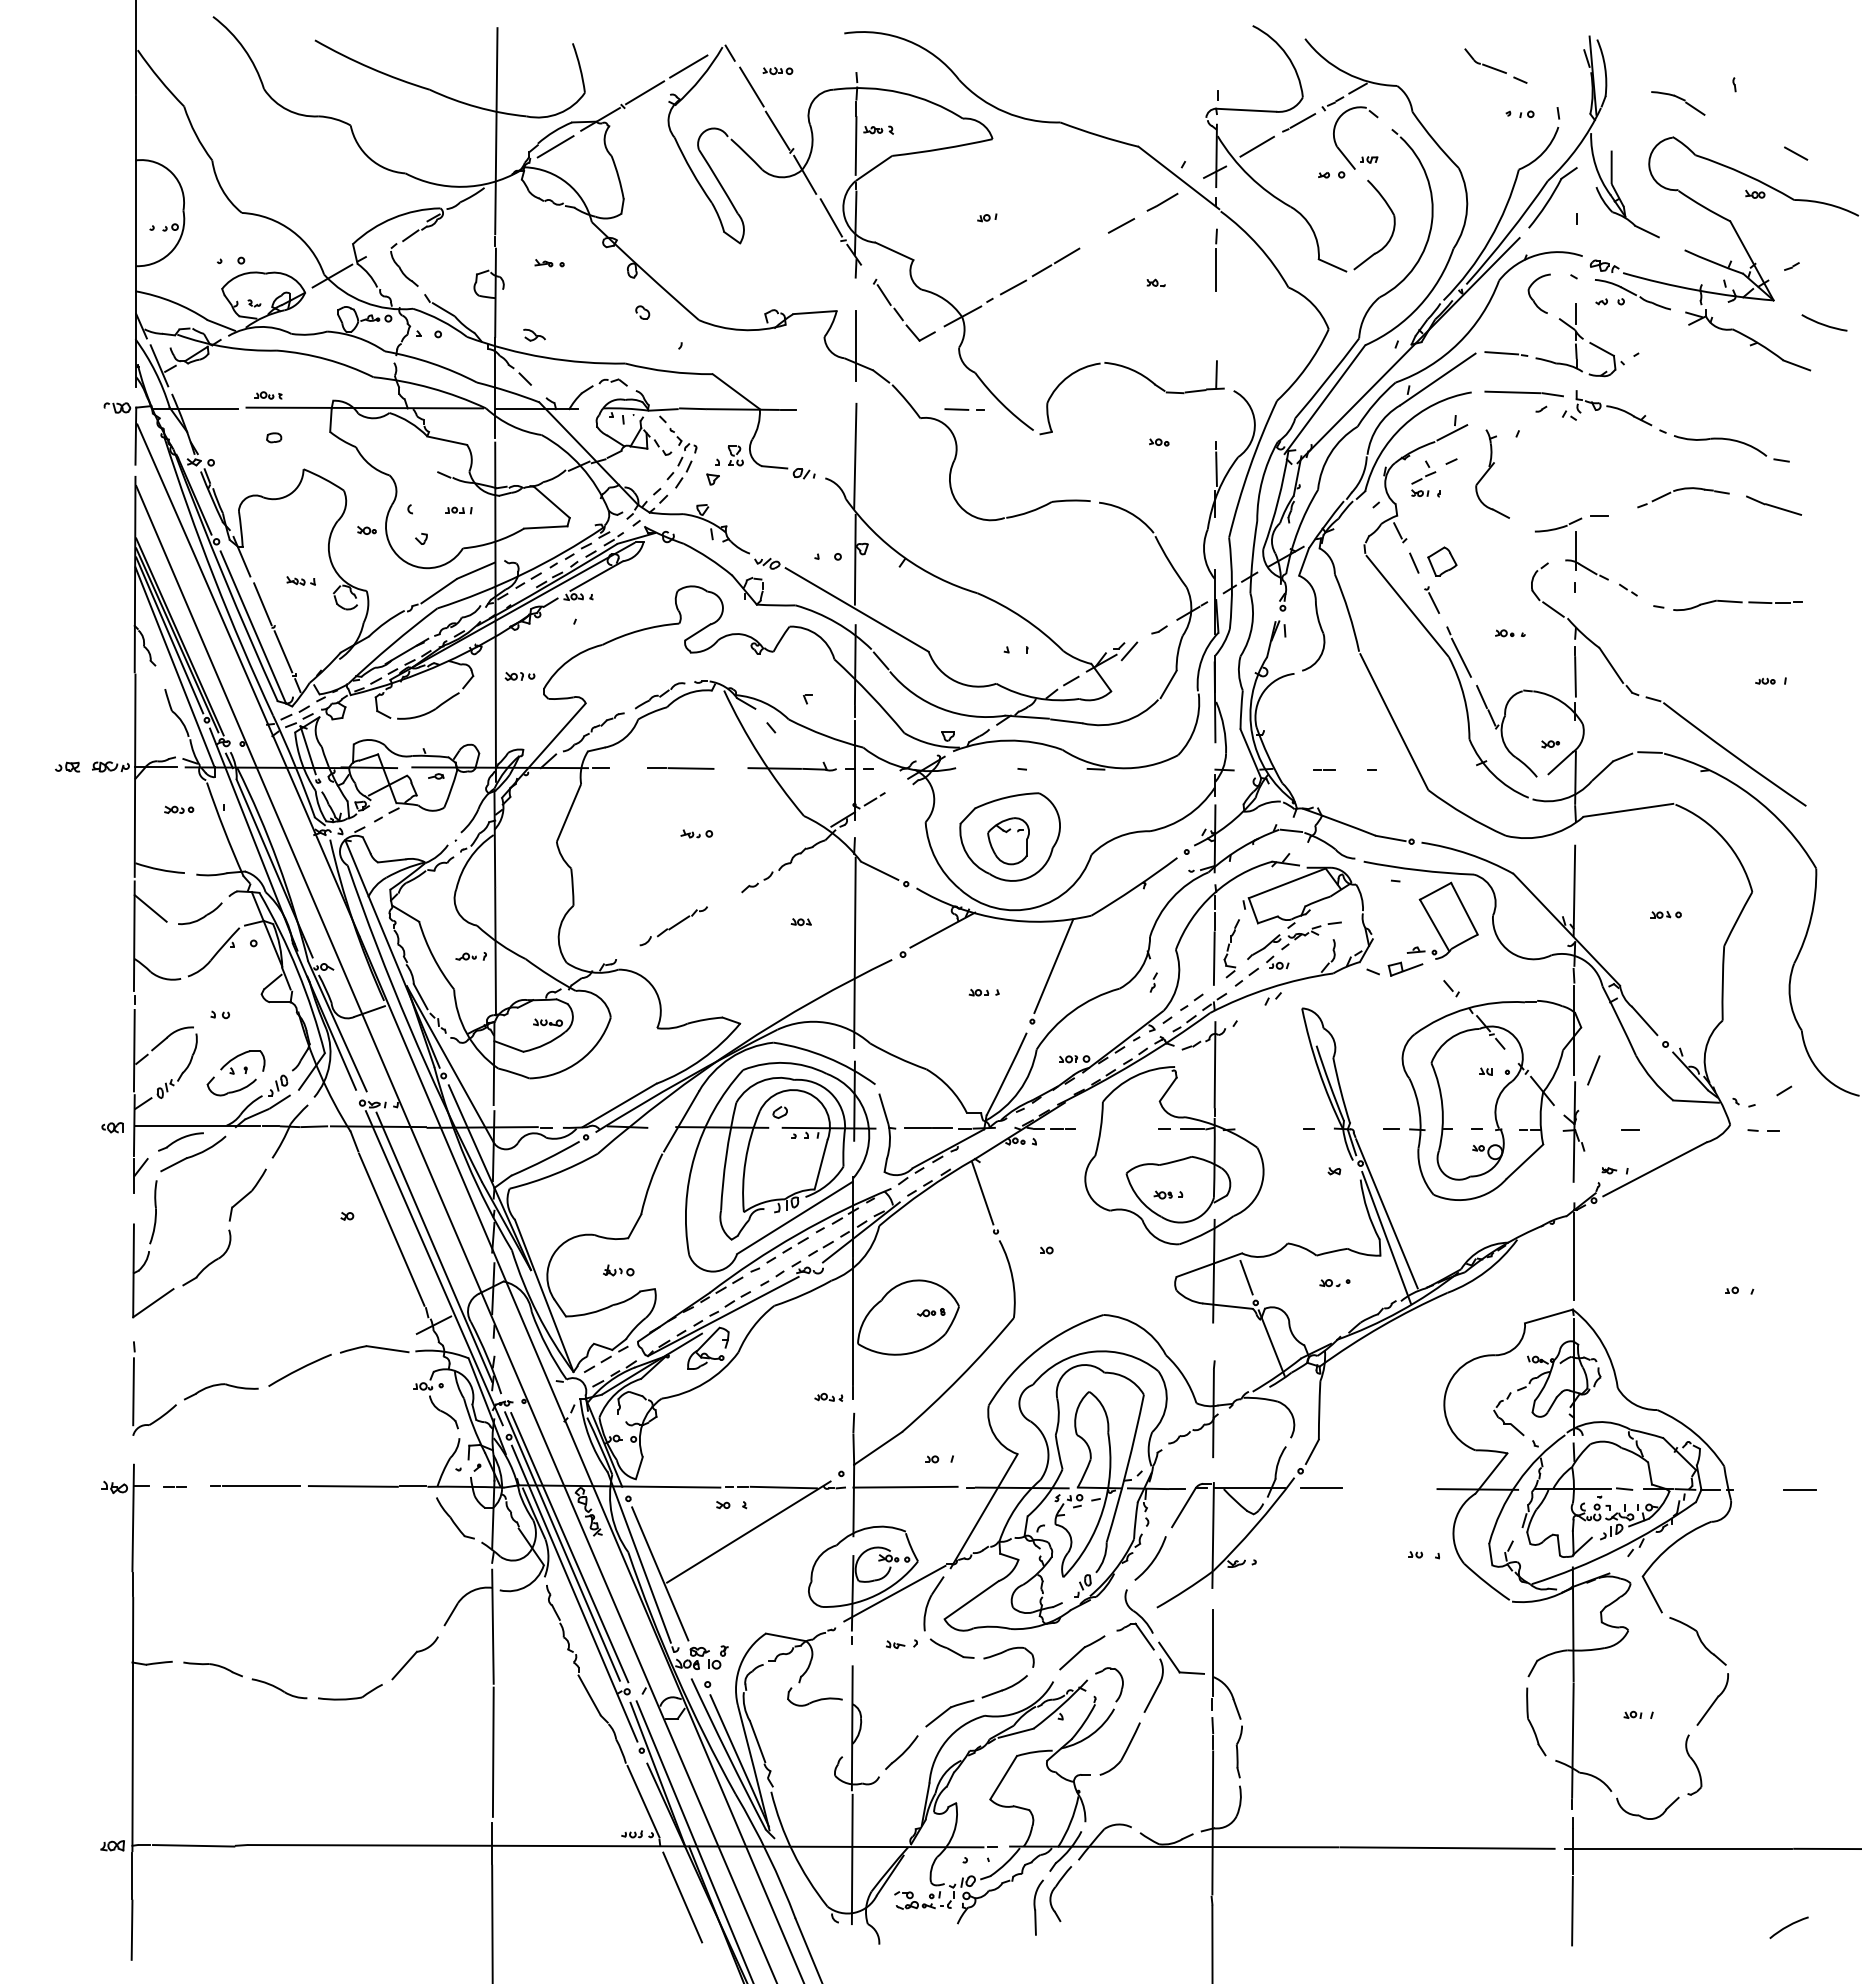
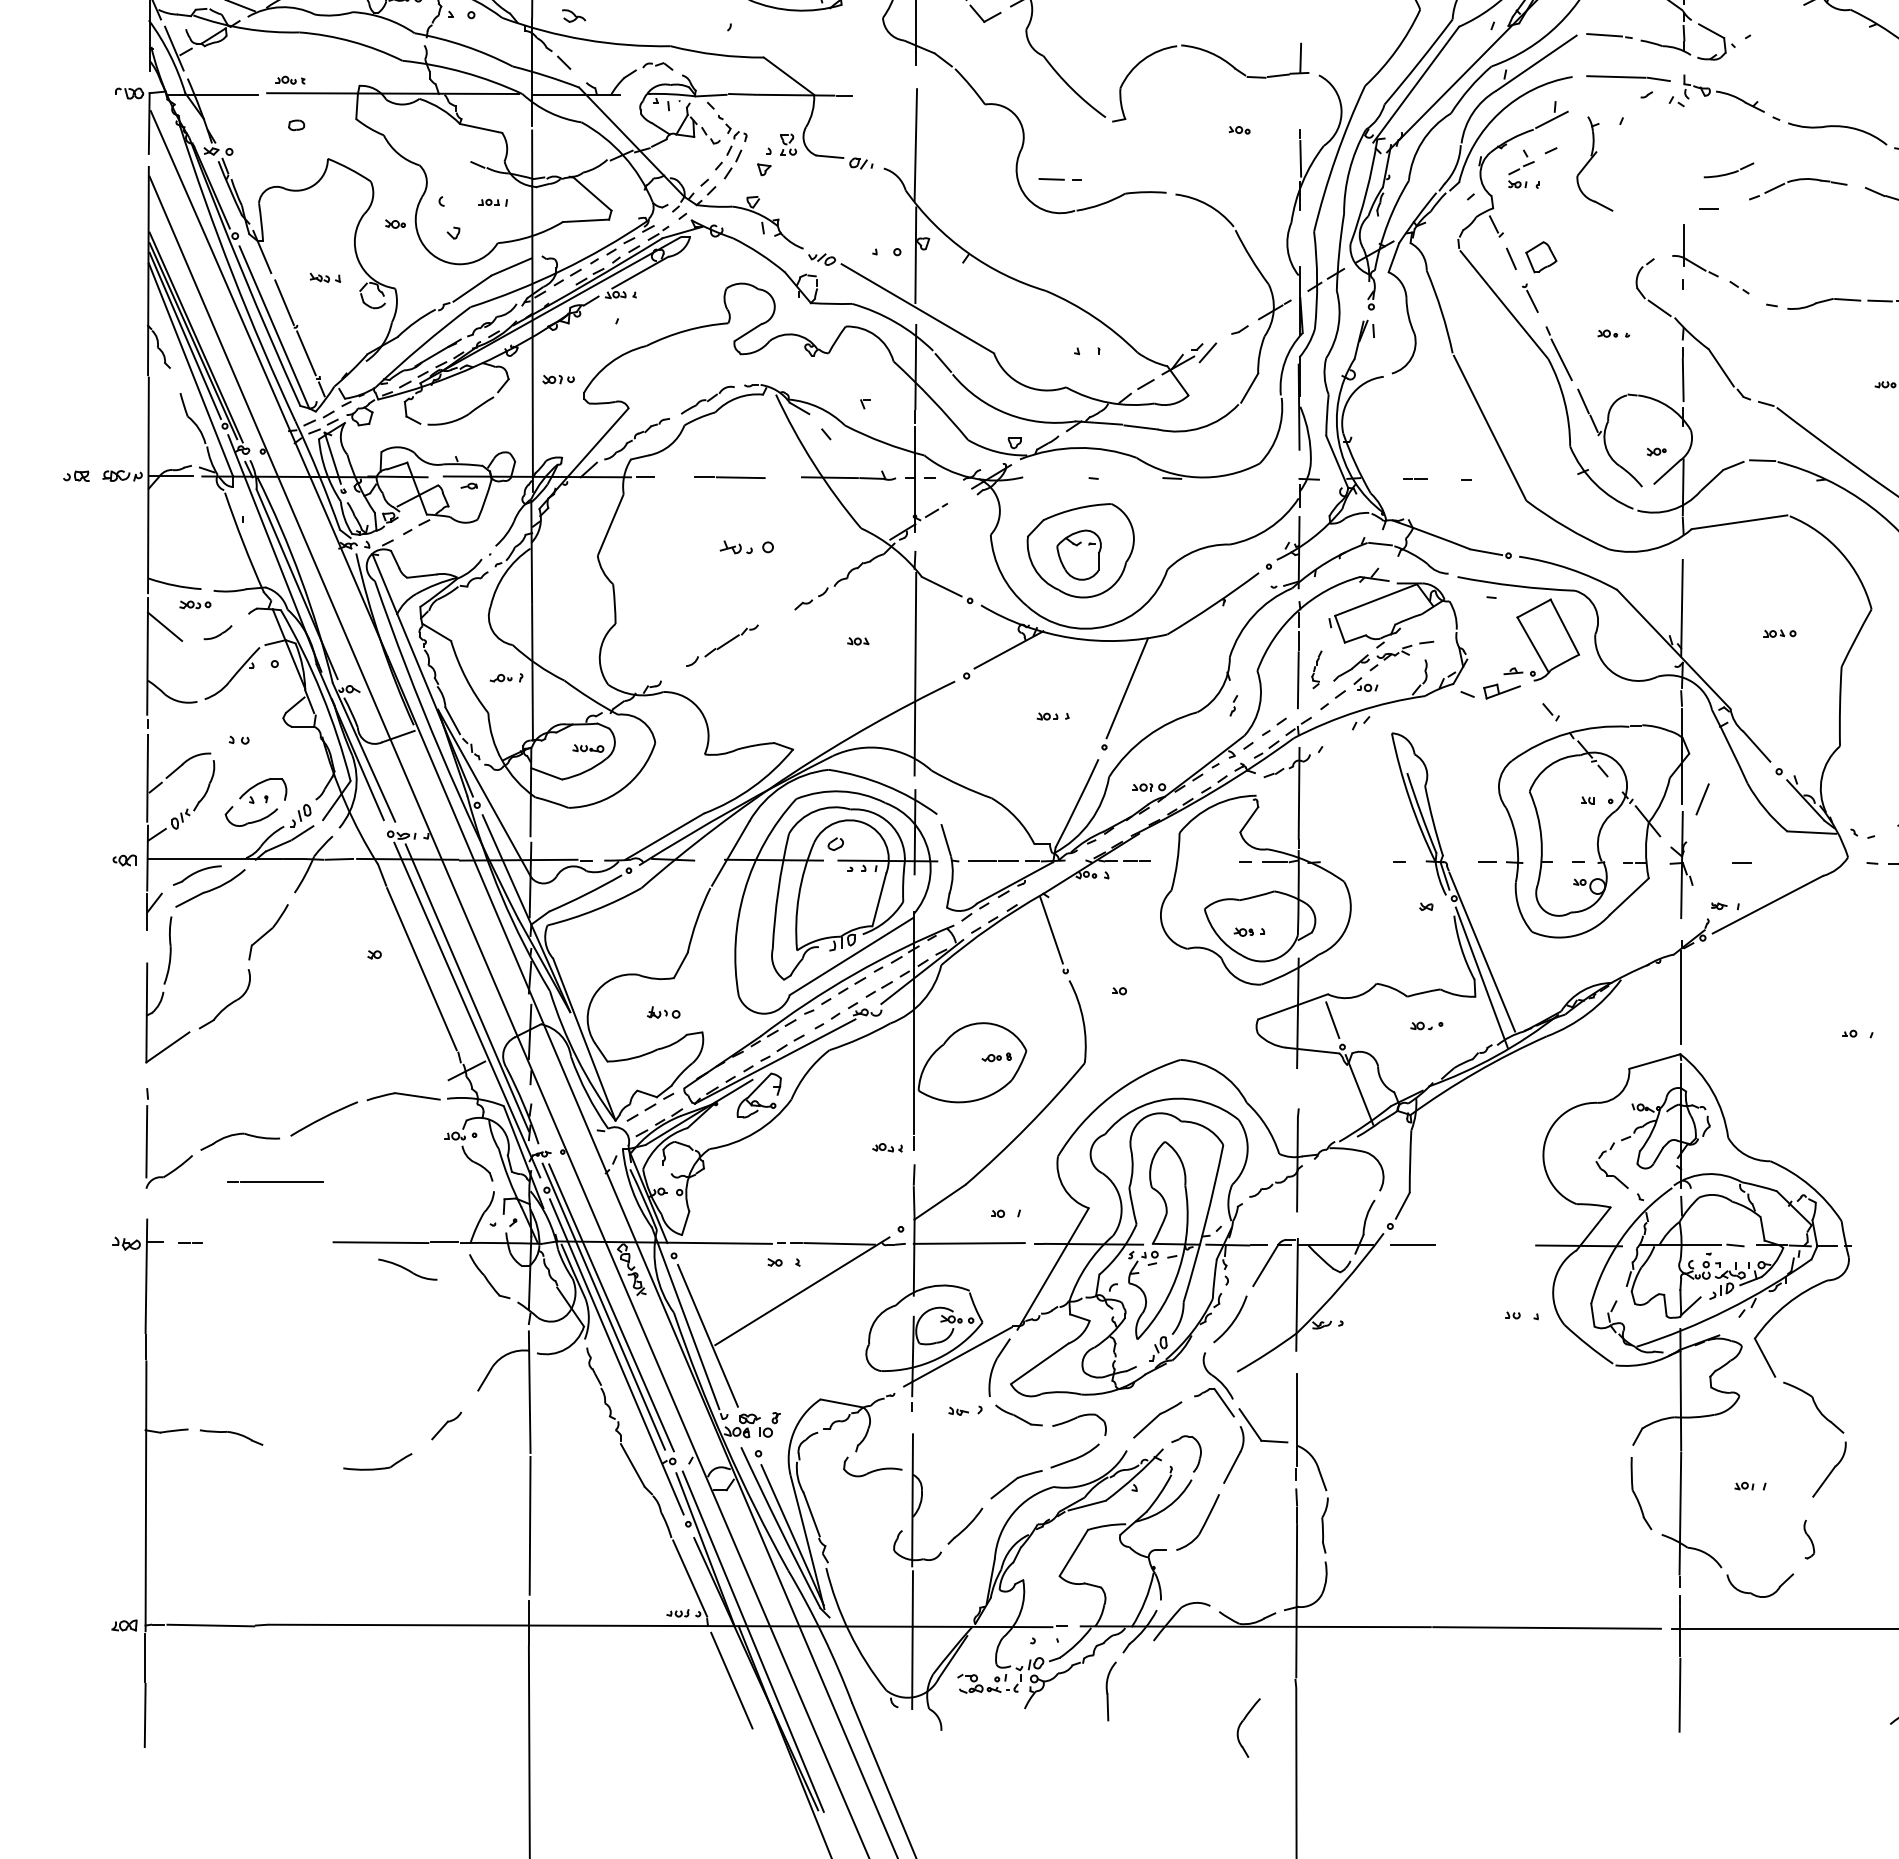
line: (964, 409) -> (1059, 179), moved
part: (1558, 524) -> (1728, 169), moved
part: (179, 809) -> (195, 604), moved
part: (696, 833) -> (746, 546), size x1.6
part: (200, 913) -> (218, 632), size x0.6
part: (1231, 948) -> (1316, 669), size x0.6
line: (255, 1485) -> (275, 1180), moved
part: (414, 1658) -> (446, 1425), size x0.6
part: (279, 1688) -> (407, 1269), moved
part: (1693, 1764) -> (1808, 1538), size x0.6
part: (1054, 1890) -> (1242, 1724), moved

